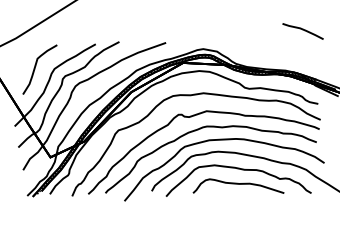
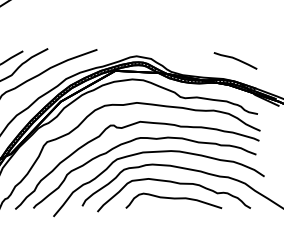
curve: (302, 30) -> (234, 59), moved

